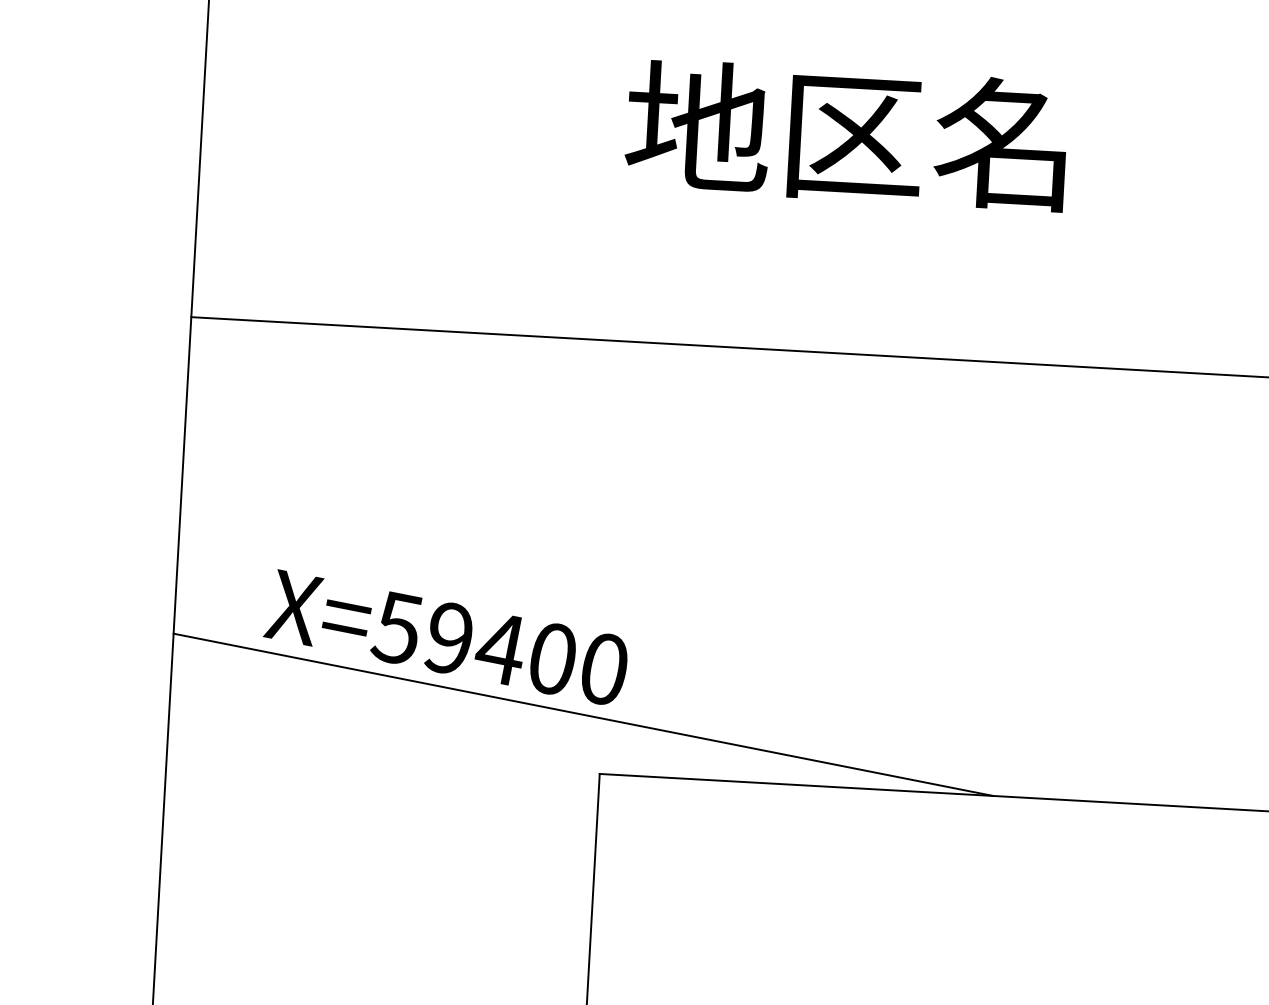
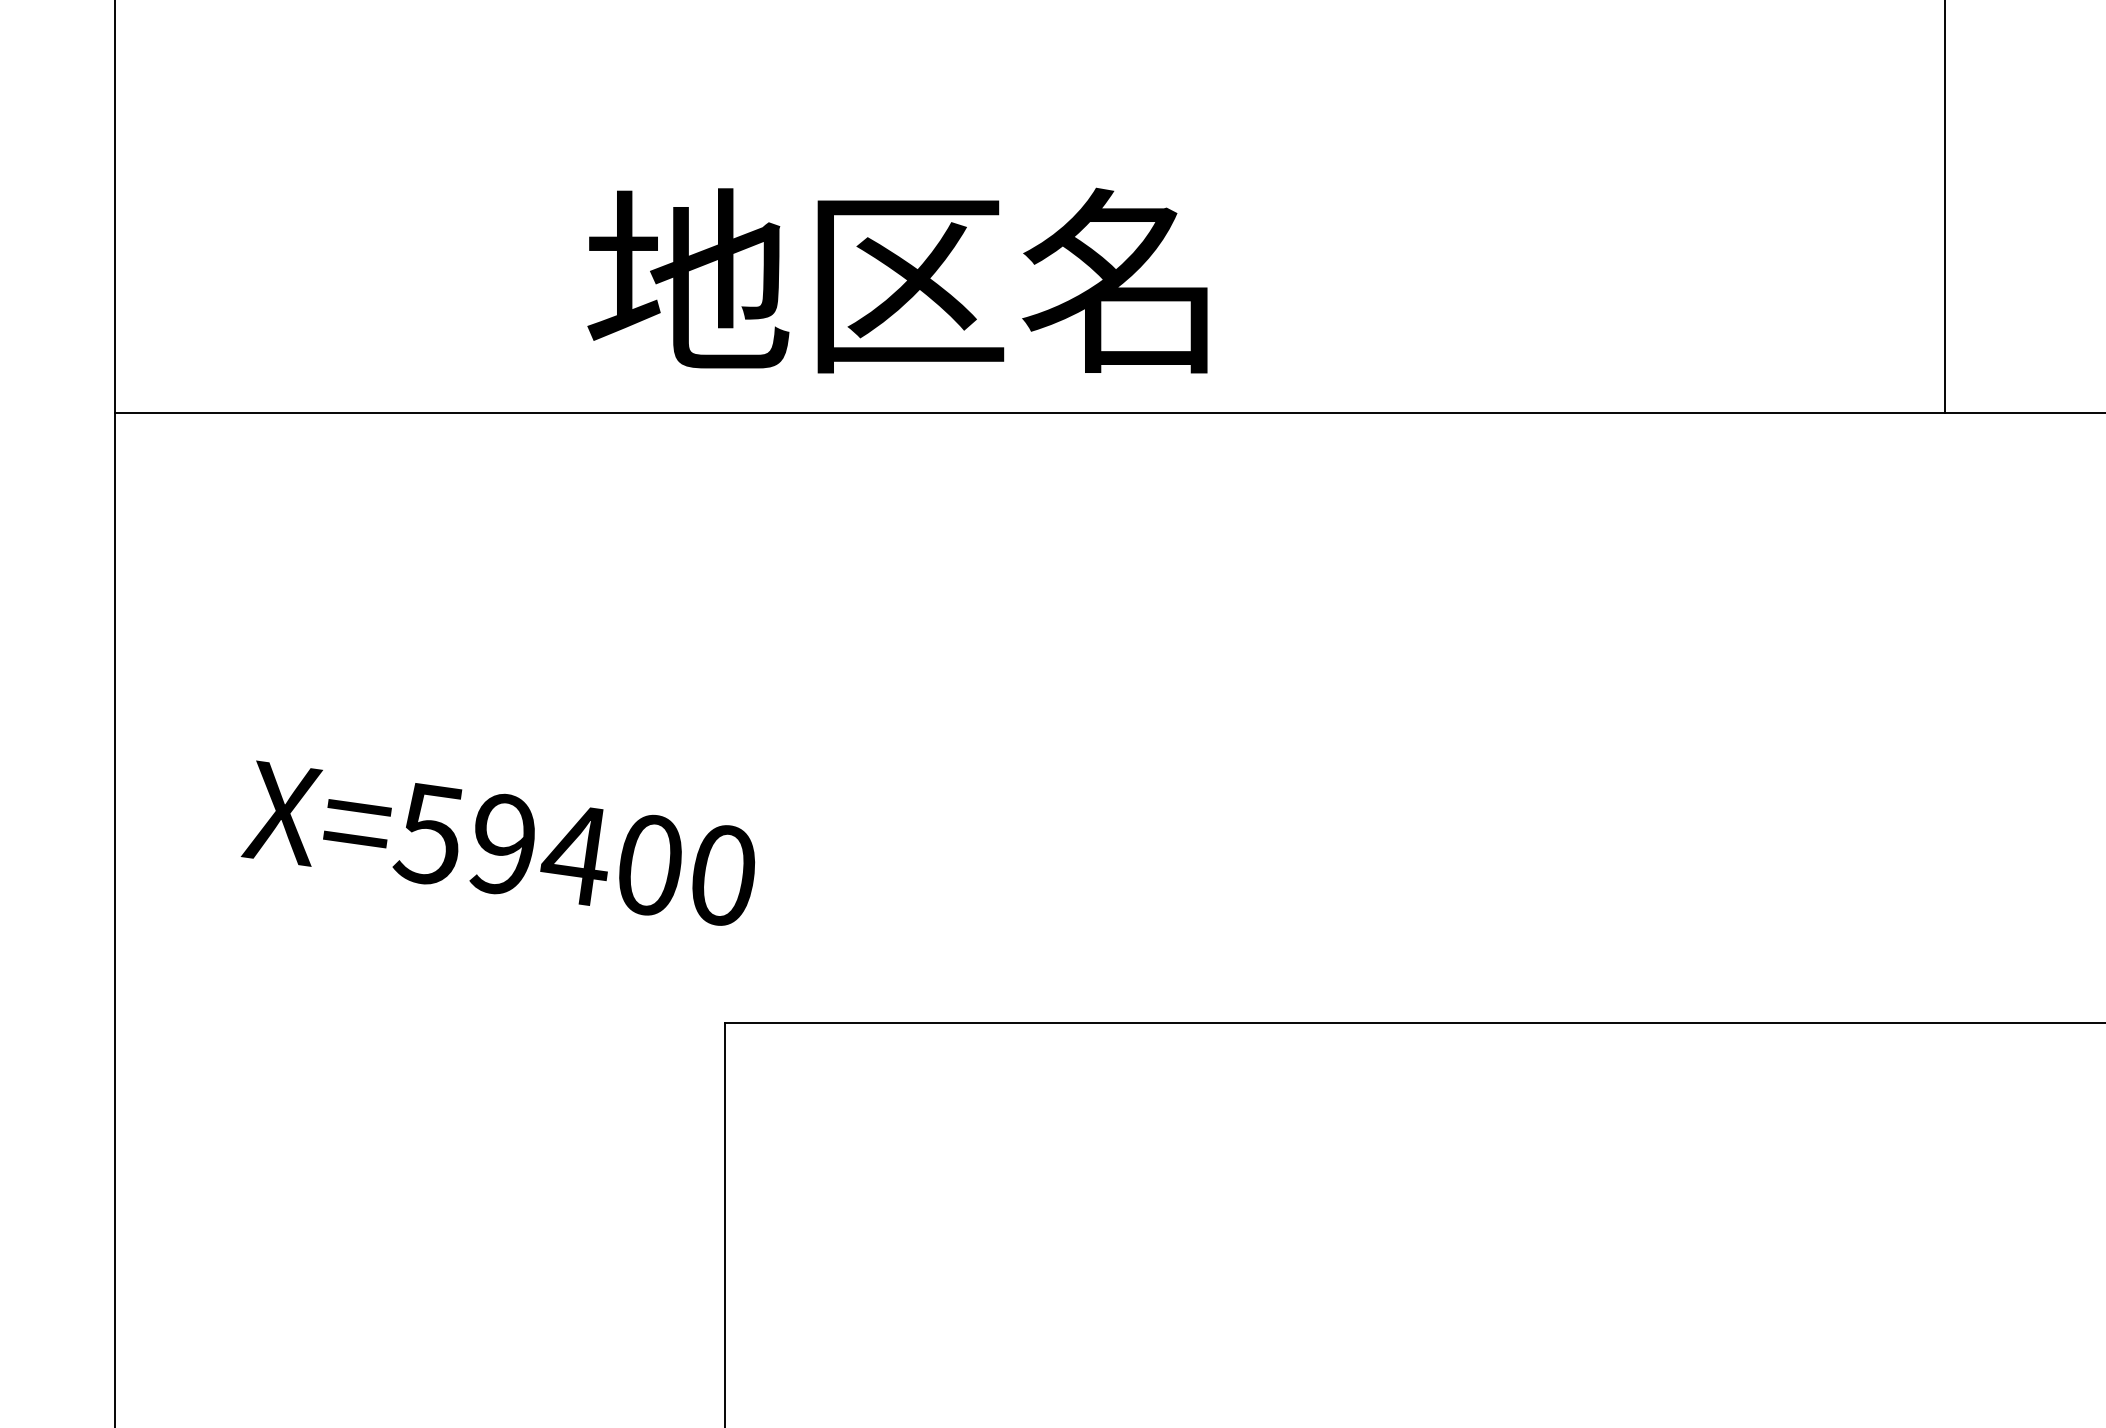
text: (846, 134) -> (897, 280), moved
line: (583, 715) -> (697, 941), removed

